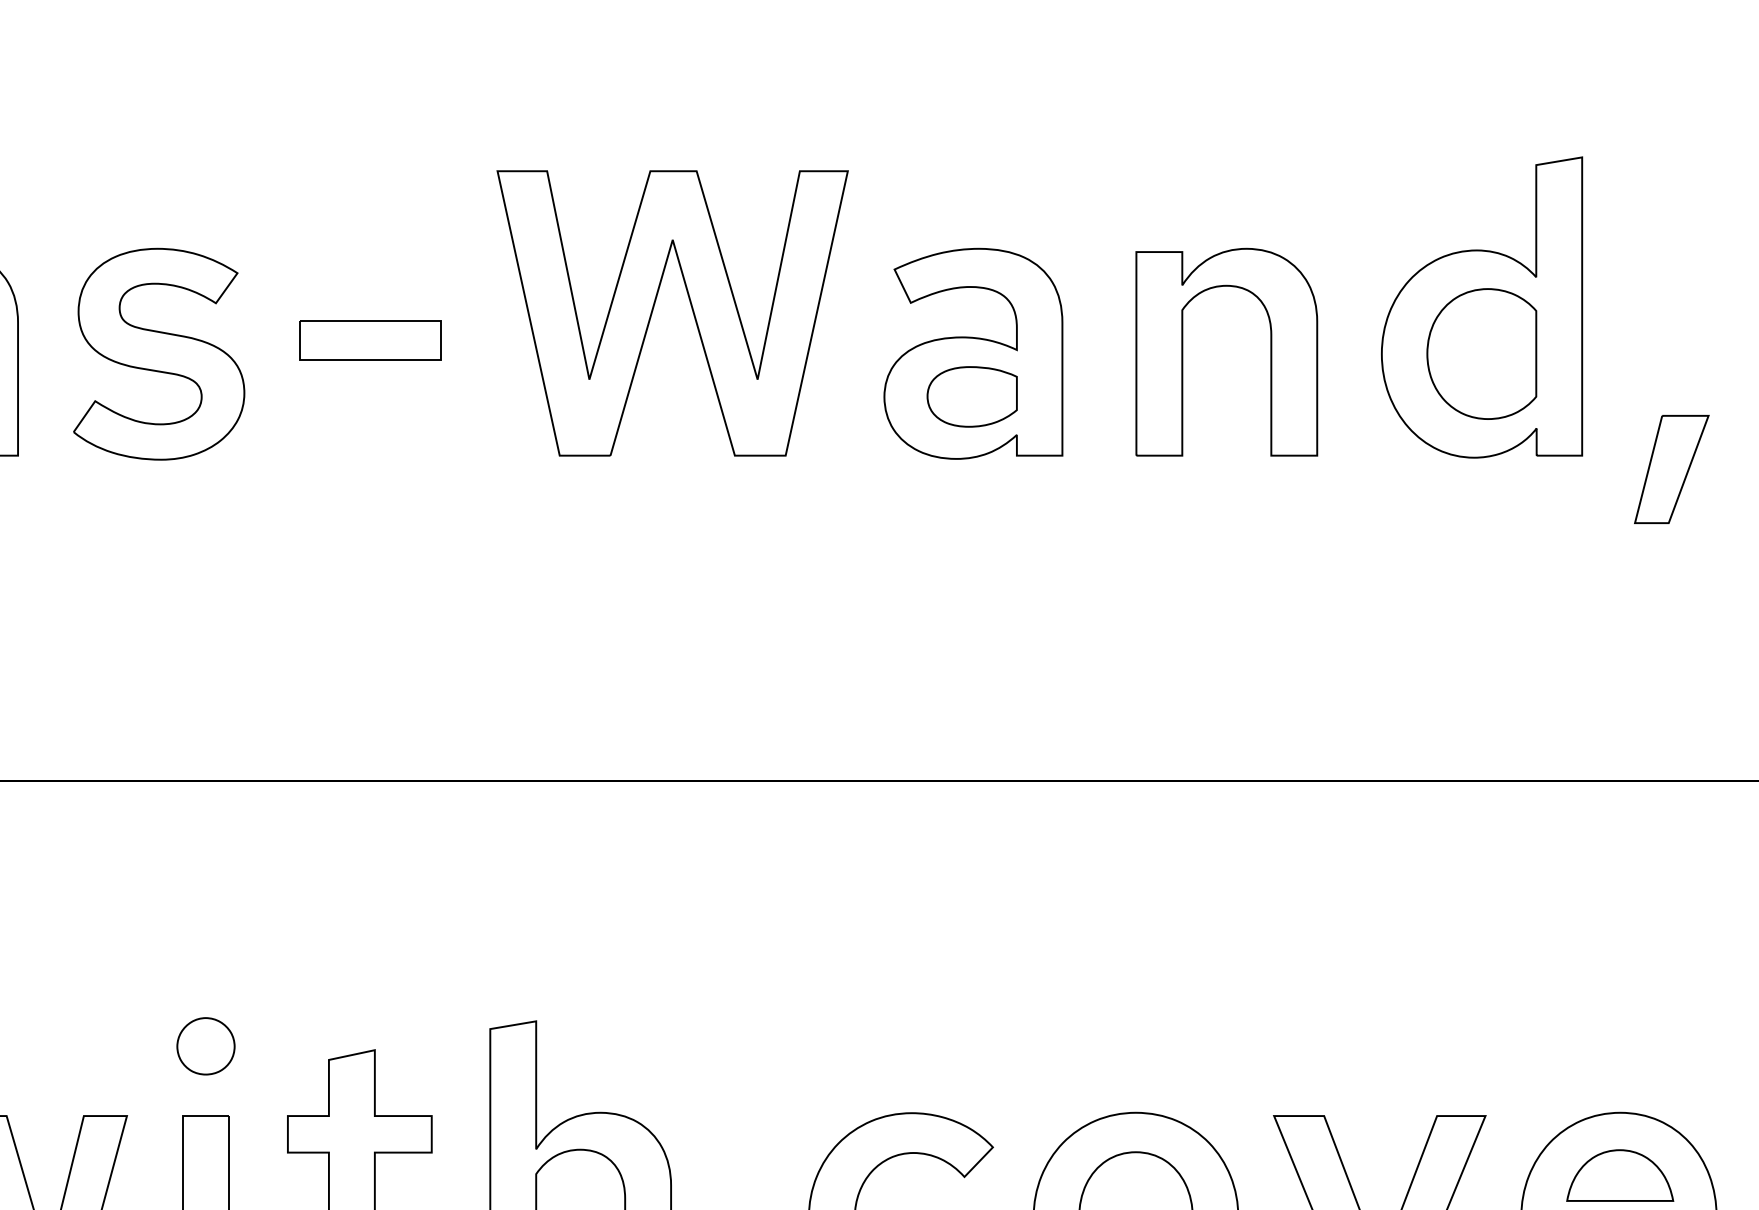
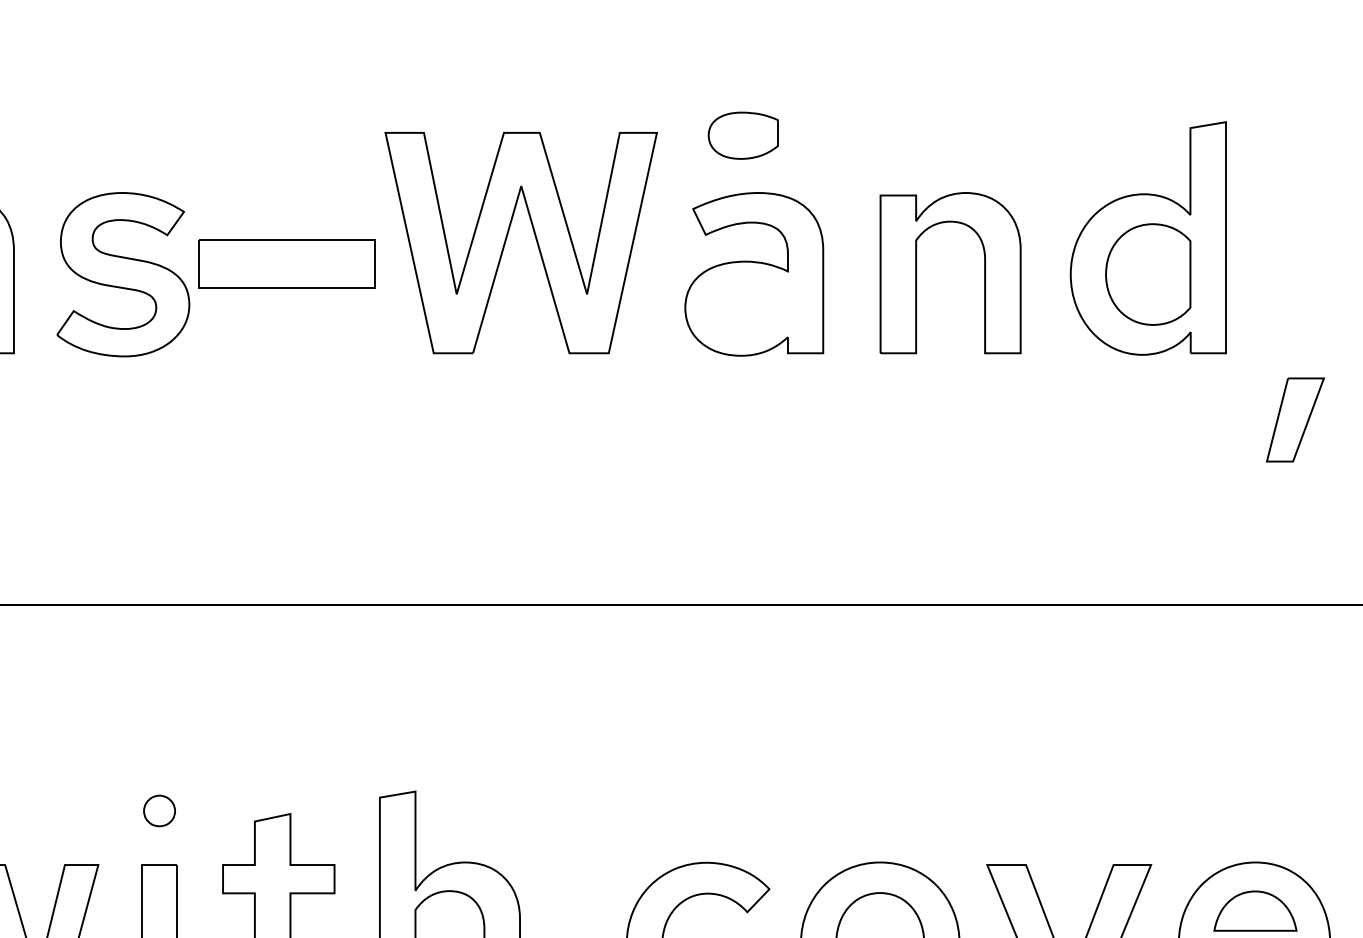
part: (369, 339) -> (286, 263), size x1.6
part: (971, 396) -> (742, 135), moved
part: (1671, 468) -> (1295, 419), moved
part: (205, 1045) -> (159, 810), size x0.7

